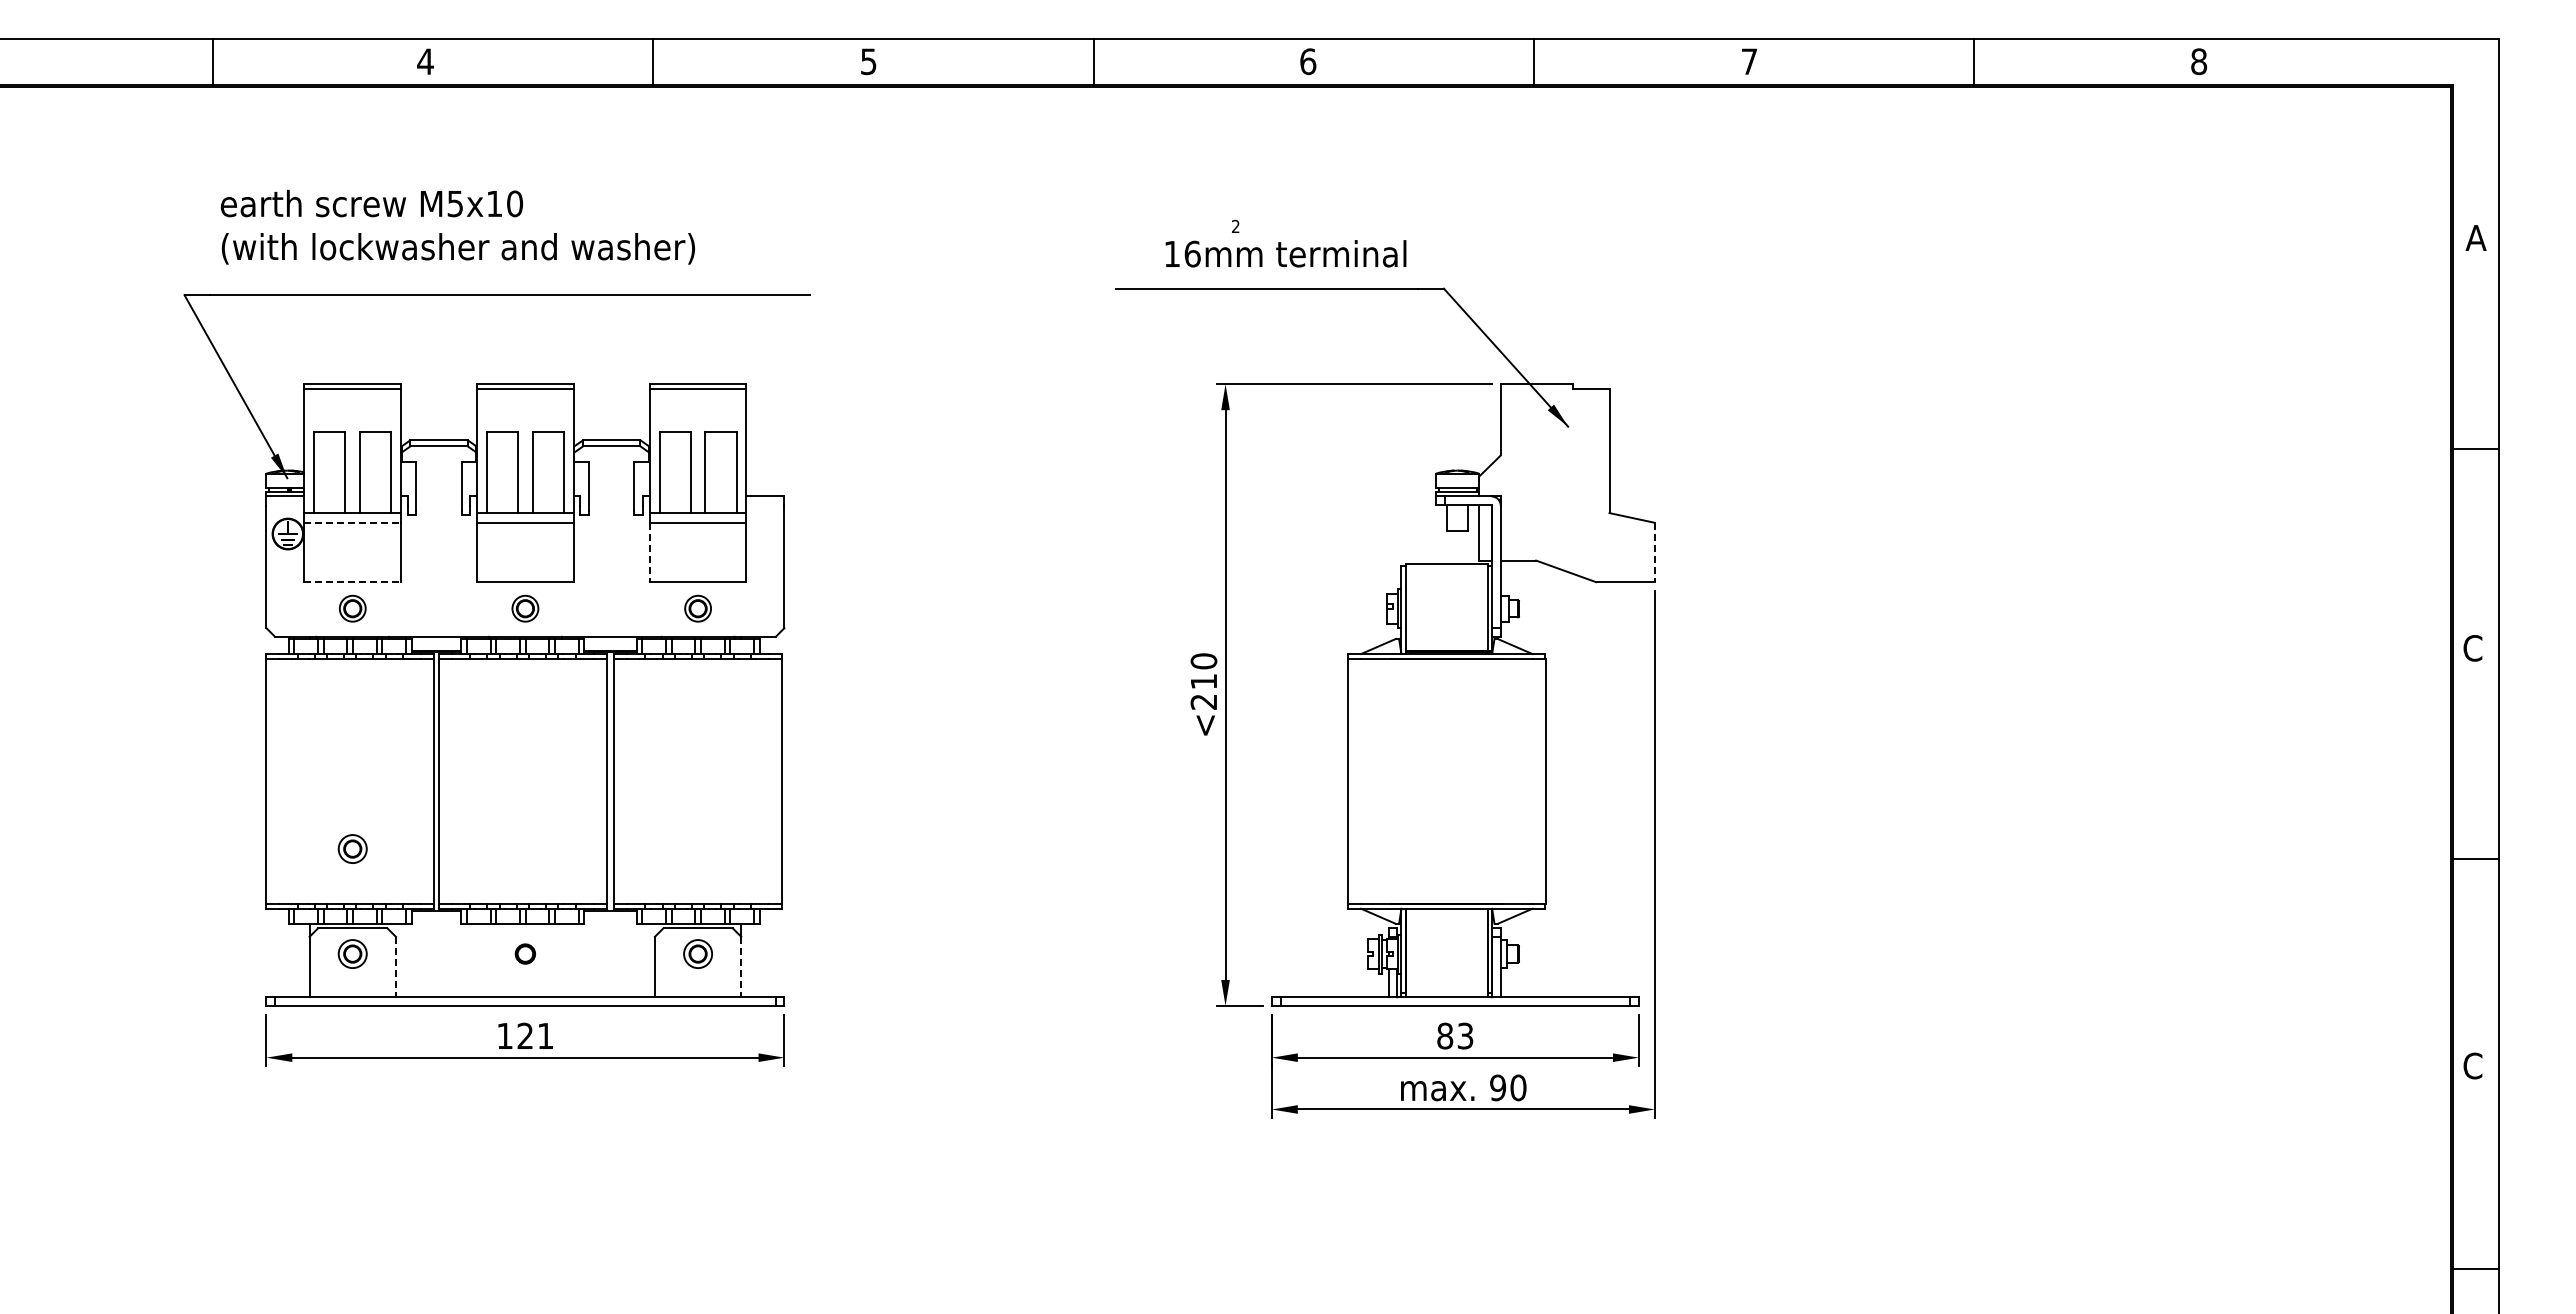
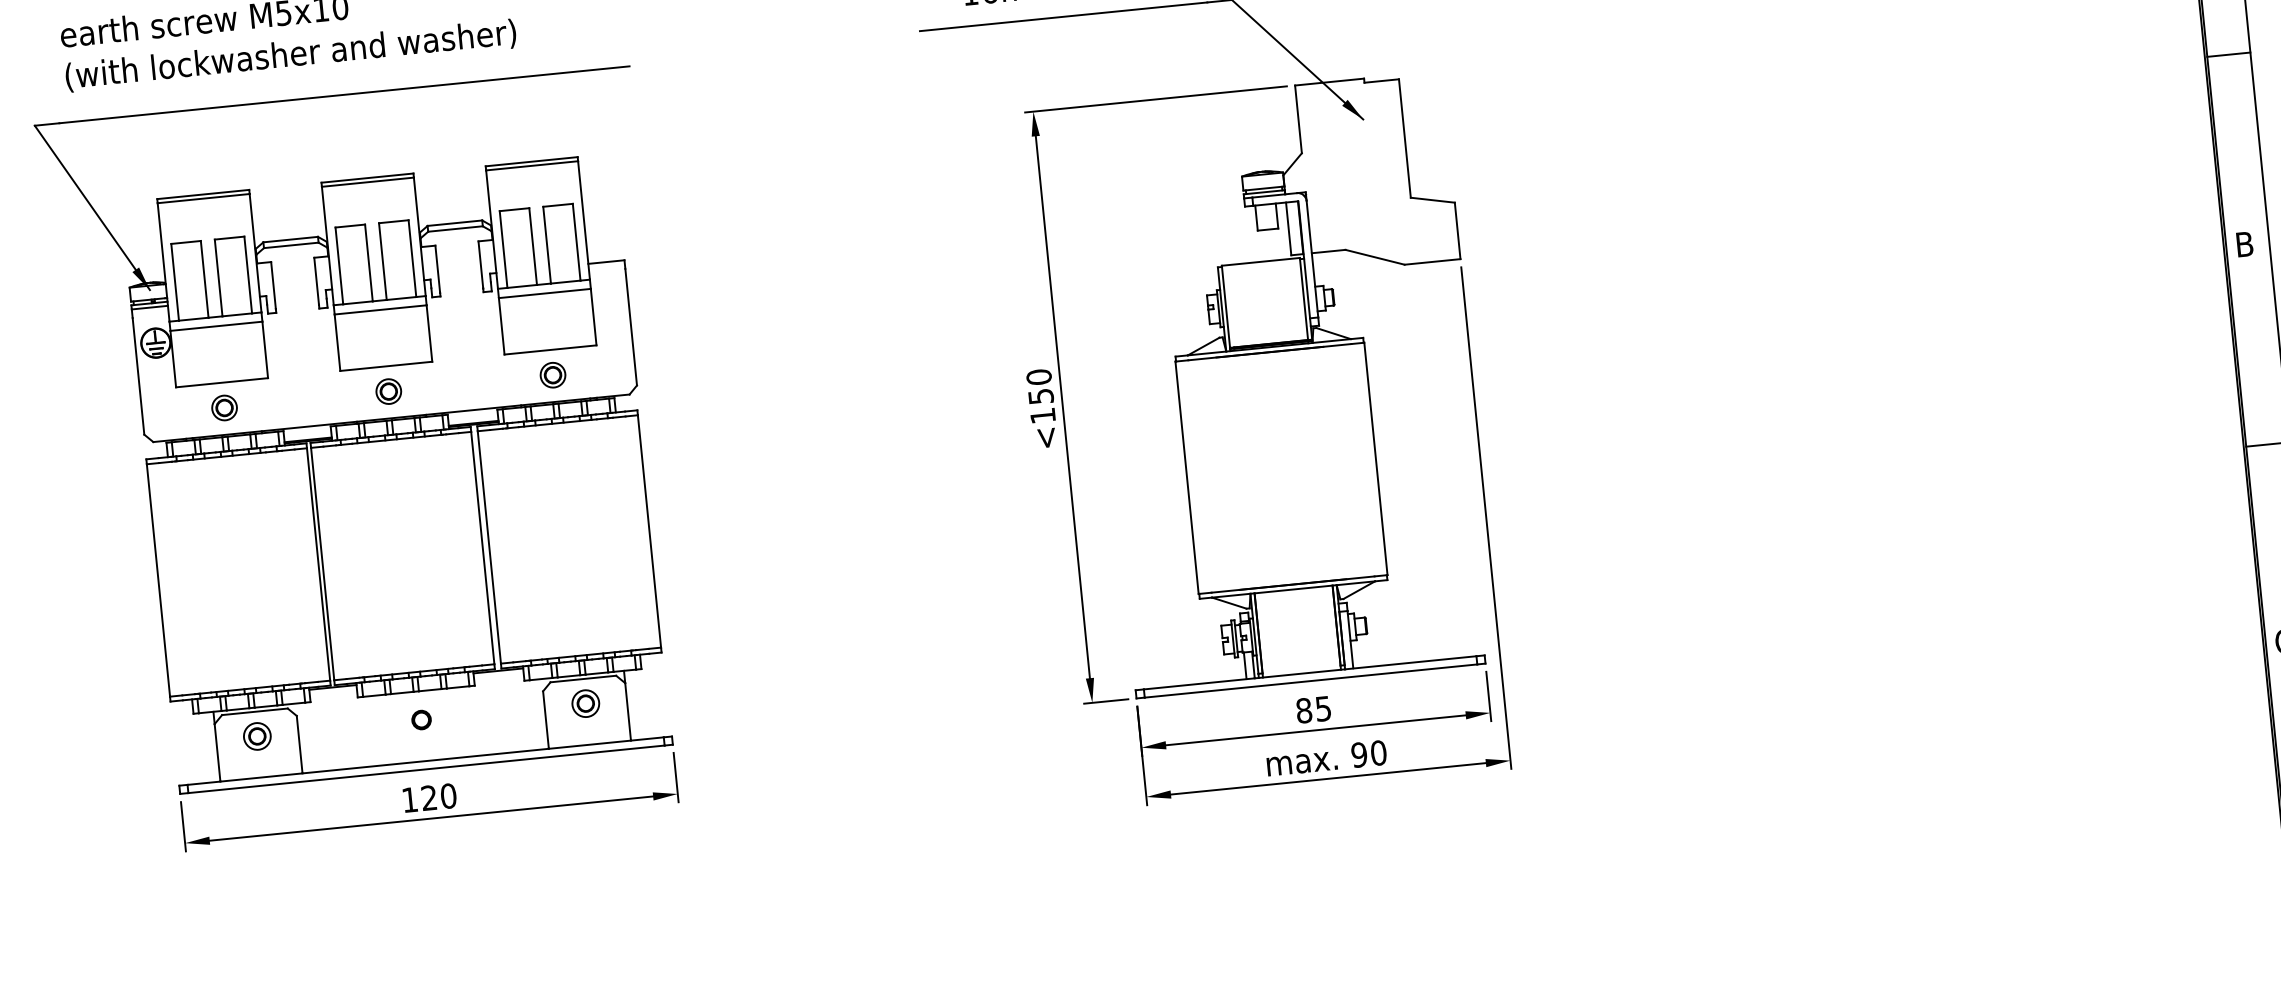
line: (353, 522) -> (217, 325), dashed -> solid
line: (649, 552) -> (501, 326), dashed -> solid
line: (1654, 552) -> (1457, 230), dashed -> solid
line: (353, 582) -> (222, 382), dashed -> solid
text: (2472, 648) -> (2244, 244), C -> B
text: (1203, 691) -> (1041, 405), <210 -> <150
part: (352, 848) -> (247, 636), removed
line: (395, 967) -> (299, 745), dashed -> solid
line: (741, 967) -> (628, 712), dashed -> solid
text: (545, 1035) -> (448, 795), 121 -> 120
text: (1465, 1035) -> (1323, 708), 83 -> 85

